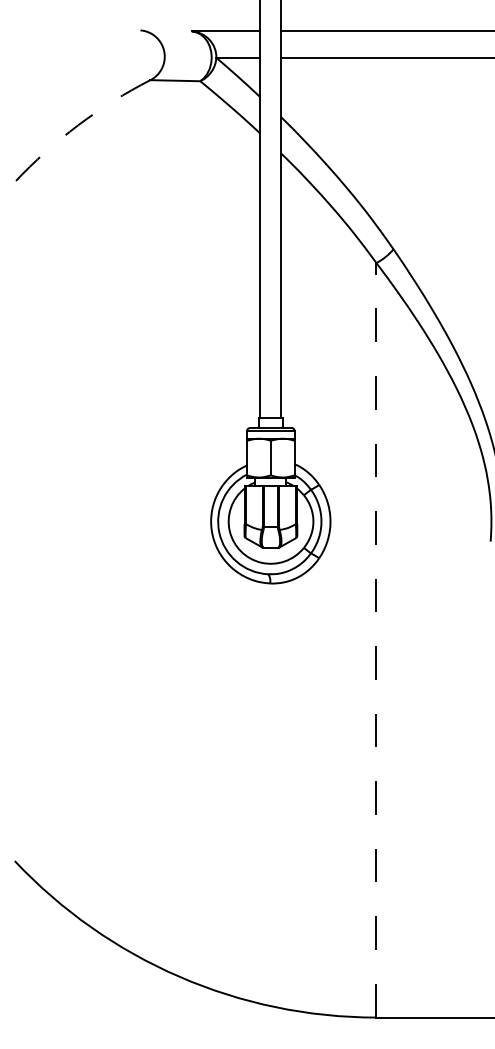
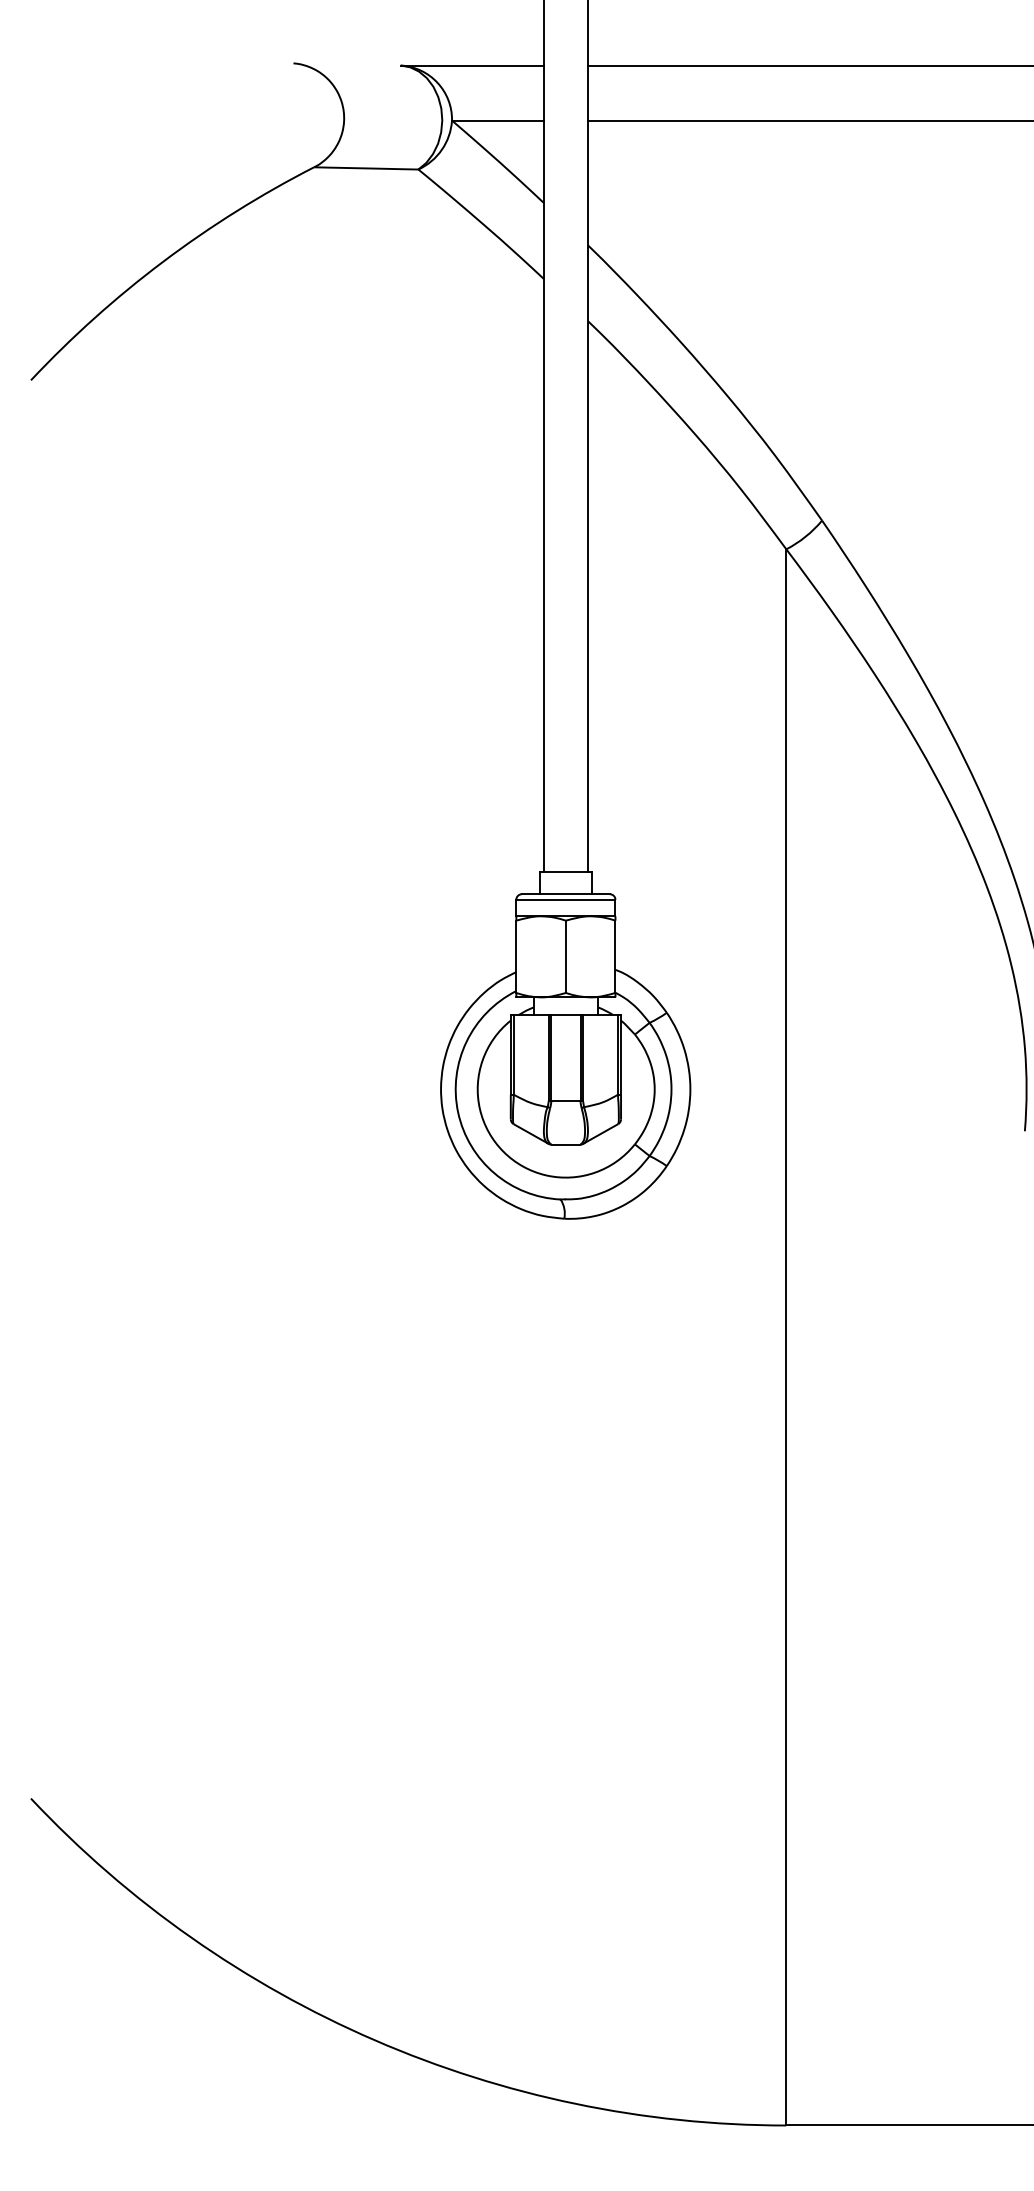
arc: (78, 125) -> (163, 261), dashed -> solid
line: (376, 639) -> (786, 1335), dashed -> solid

